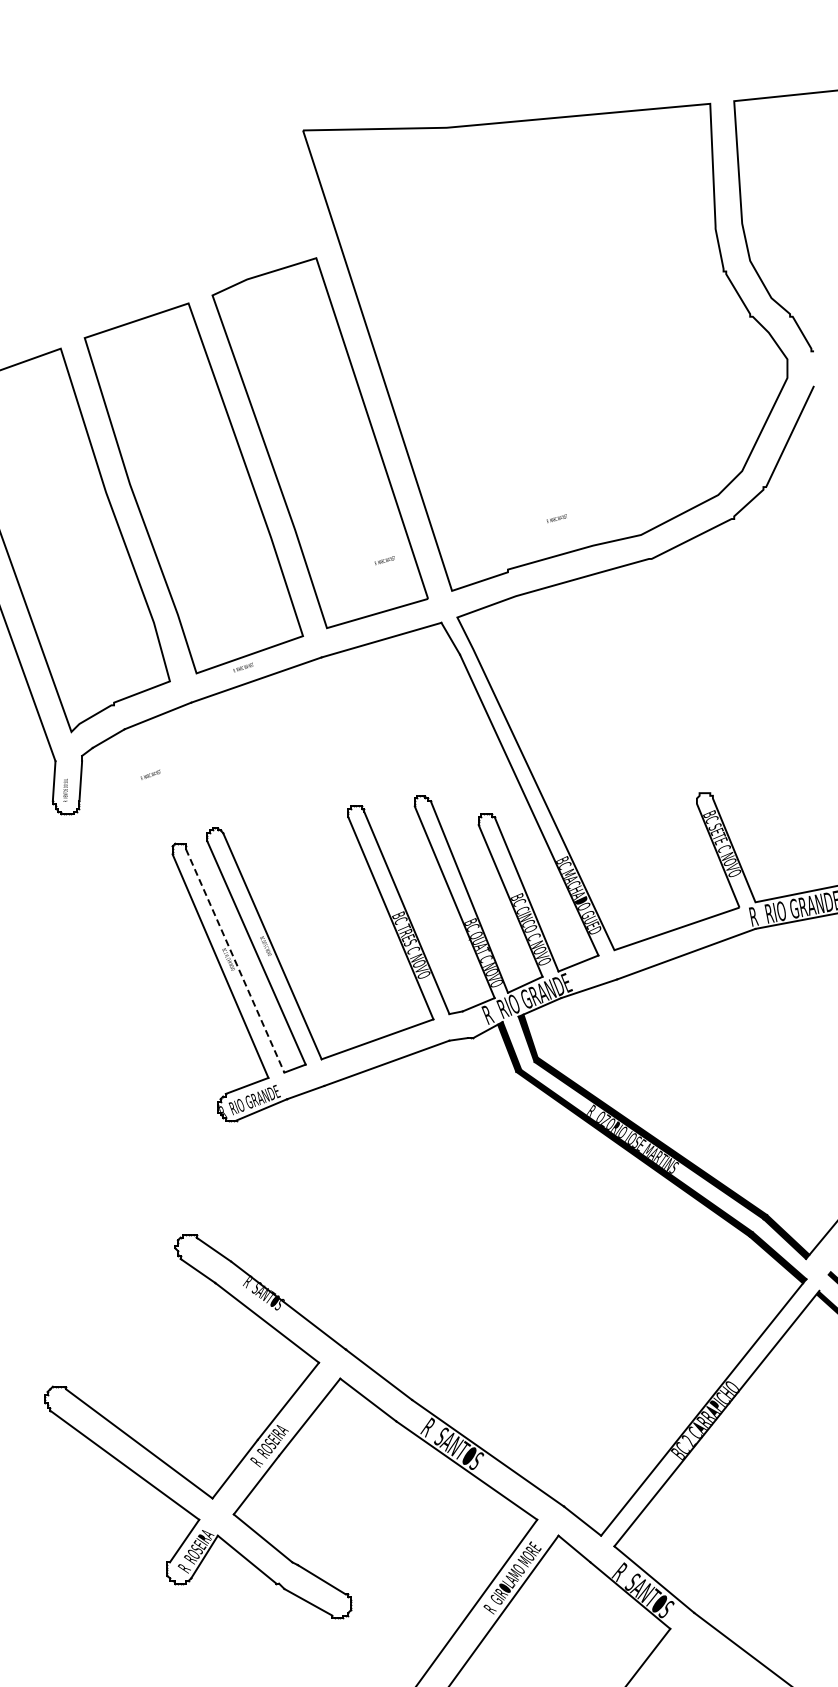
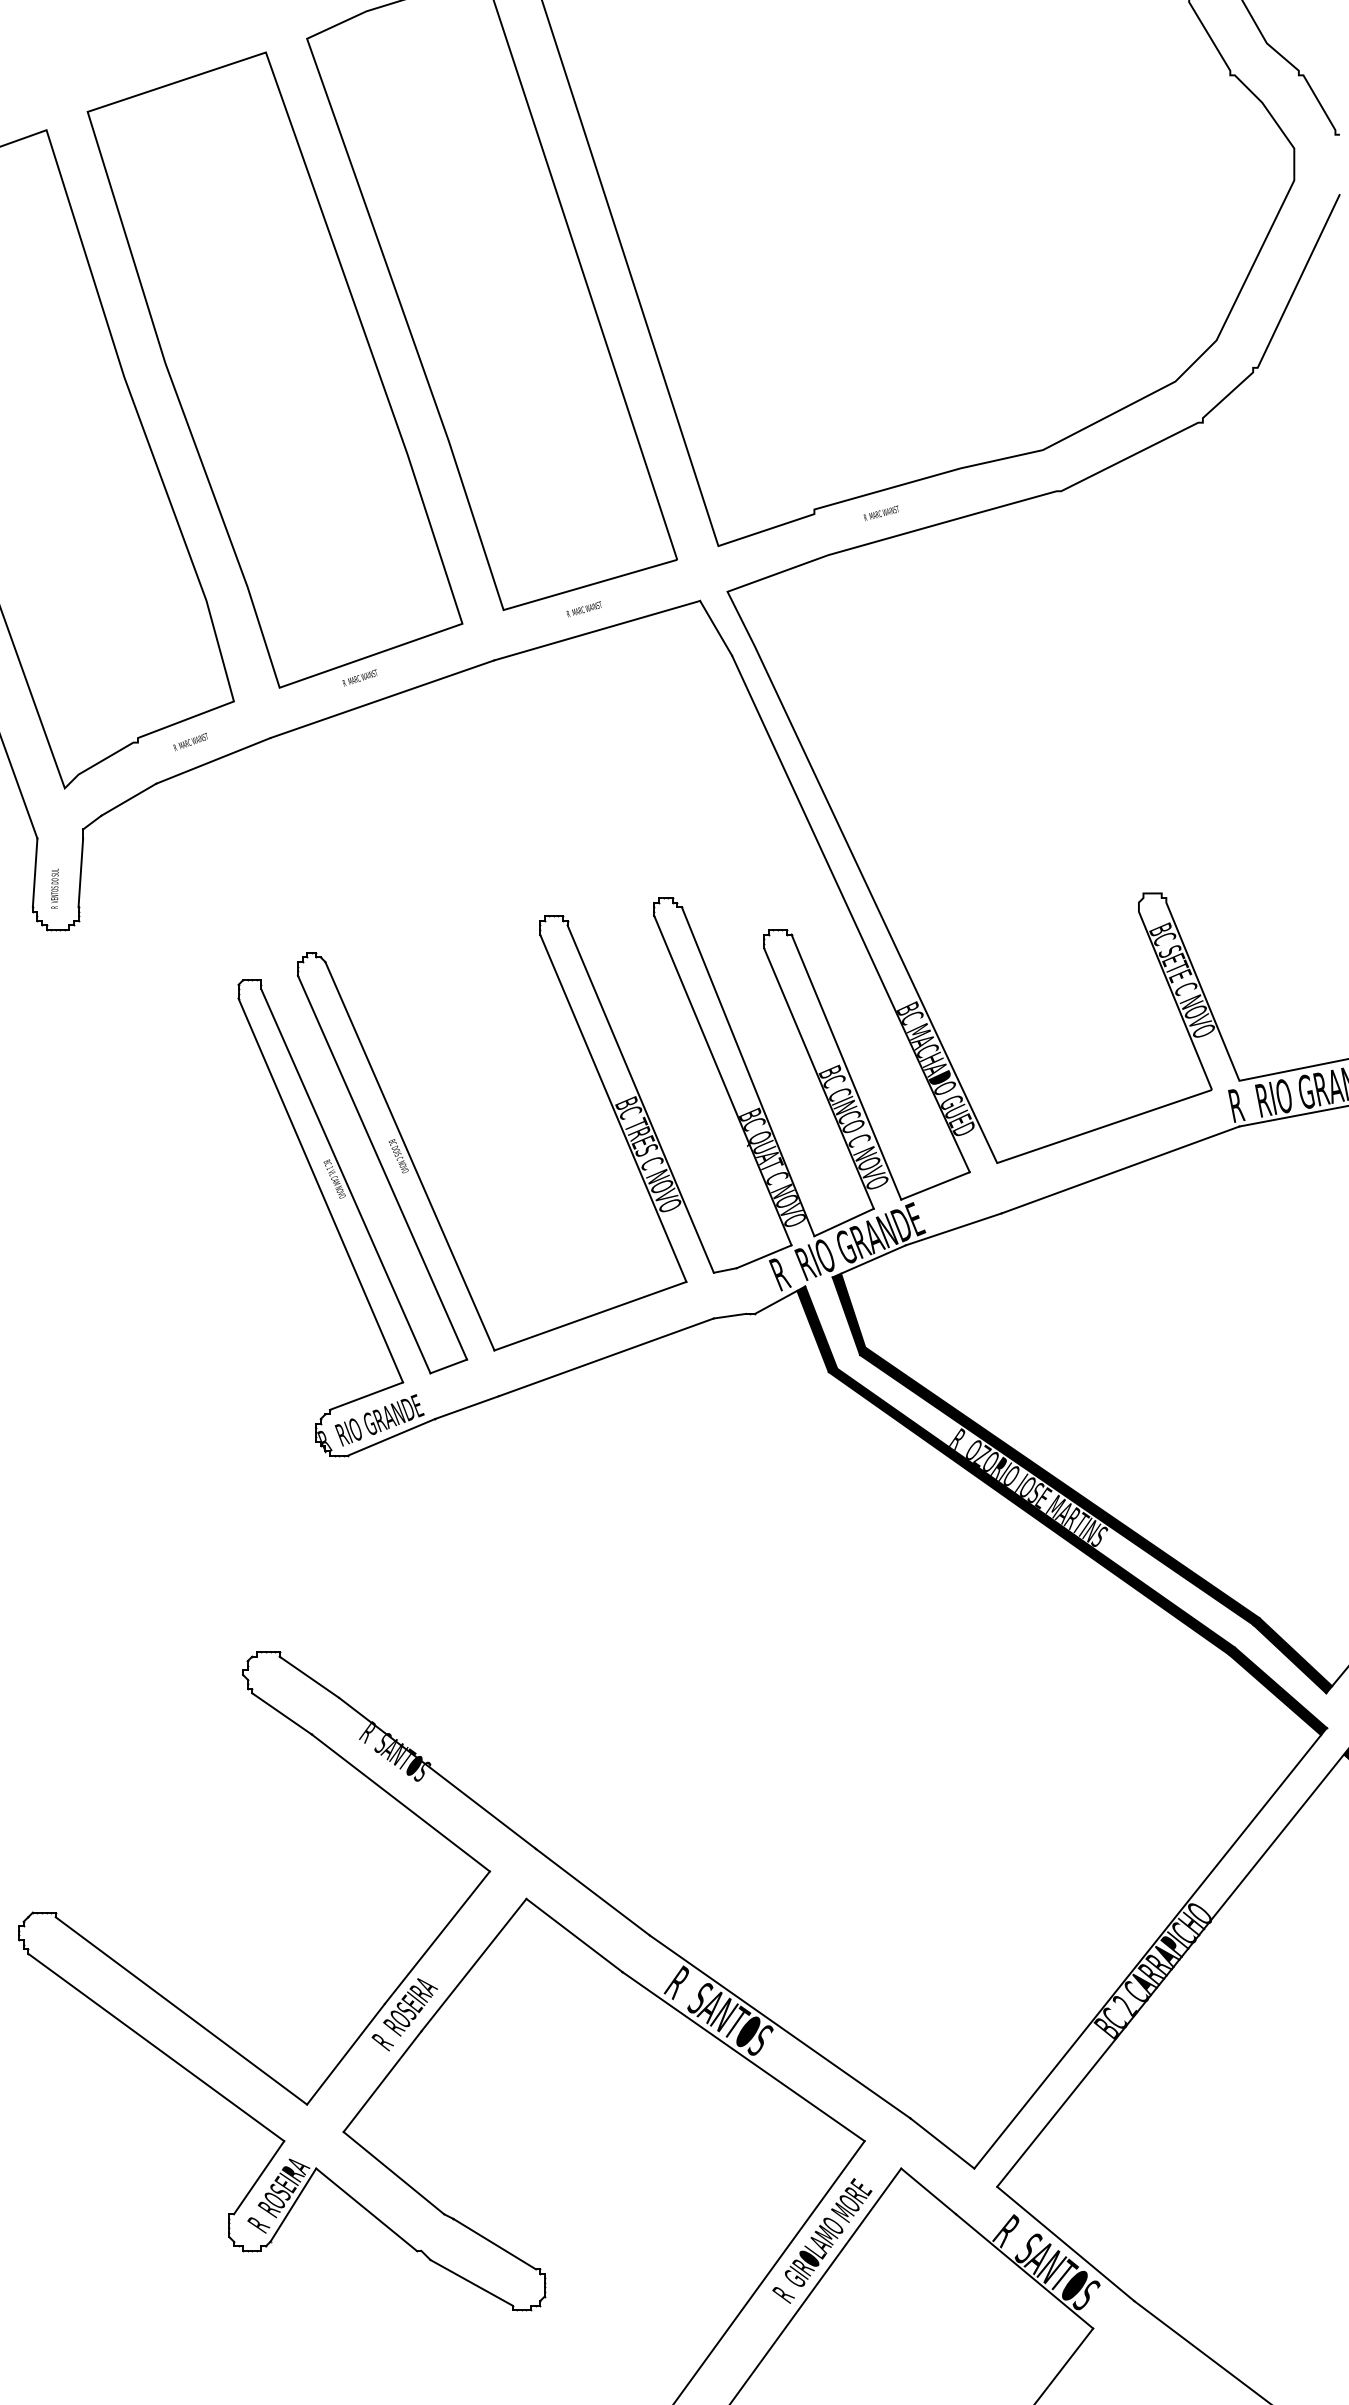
text: (556, 518) -> (880, 512), moved
text: (384, 560) -> (583, 608), moved
text: (150, 774) -> (190, 741), moved
line: (235, 961) -> (346, 1182), dashed -> solid

